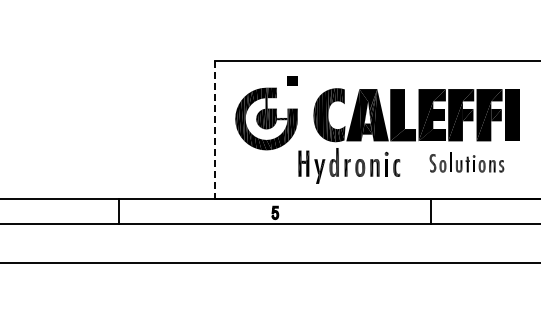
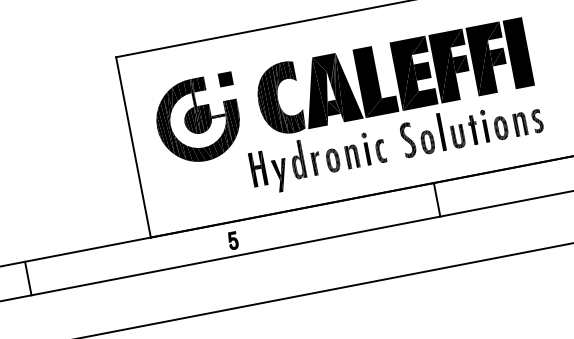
part: (292, 80) -> (225, 78), moved
line: (215, 129) -> (133, 146), dashed -> solid
part: (466, 162) -> (470, 126), size x1.43

